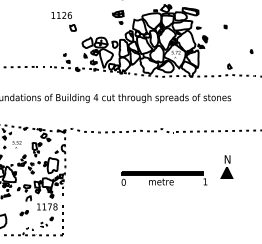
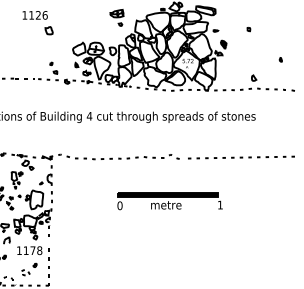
part: (63, 21) -> (37, 22), moved
part: (226, 166) -> (249, 201), removed
part: (164, 178) -> (170, 201), moved

